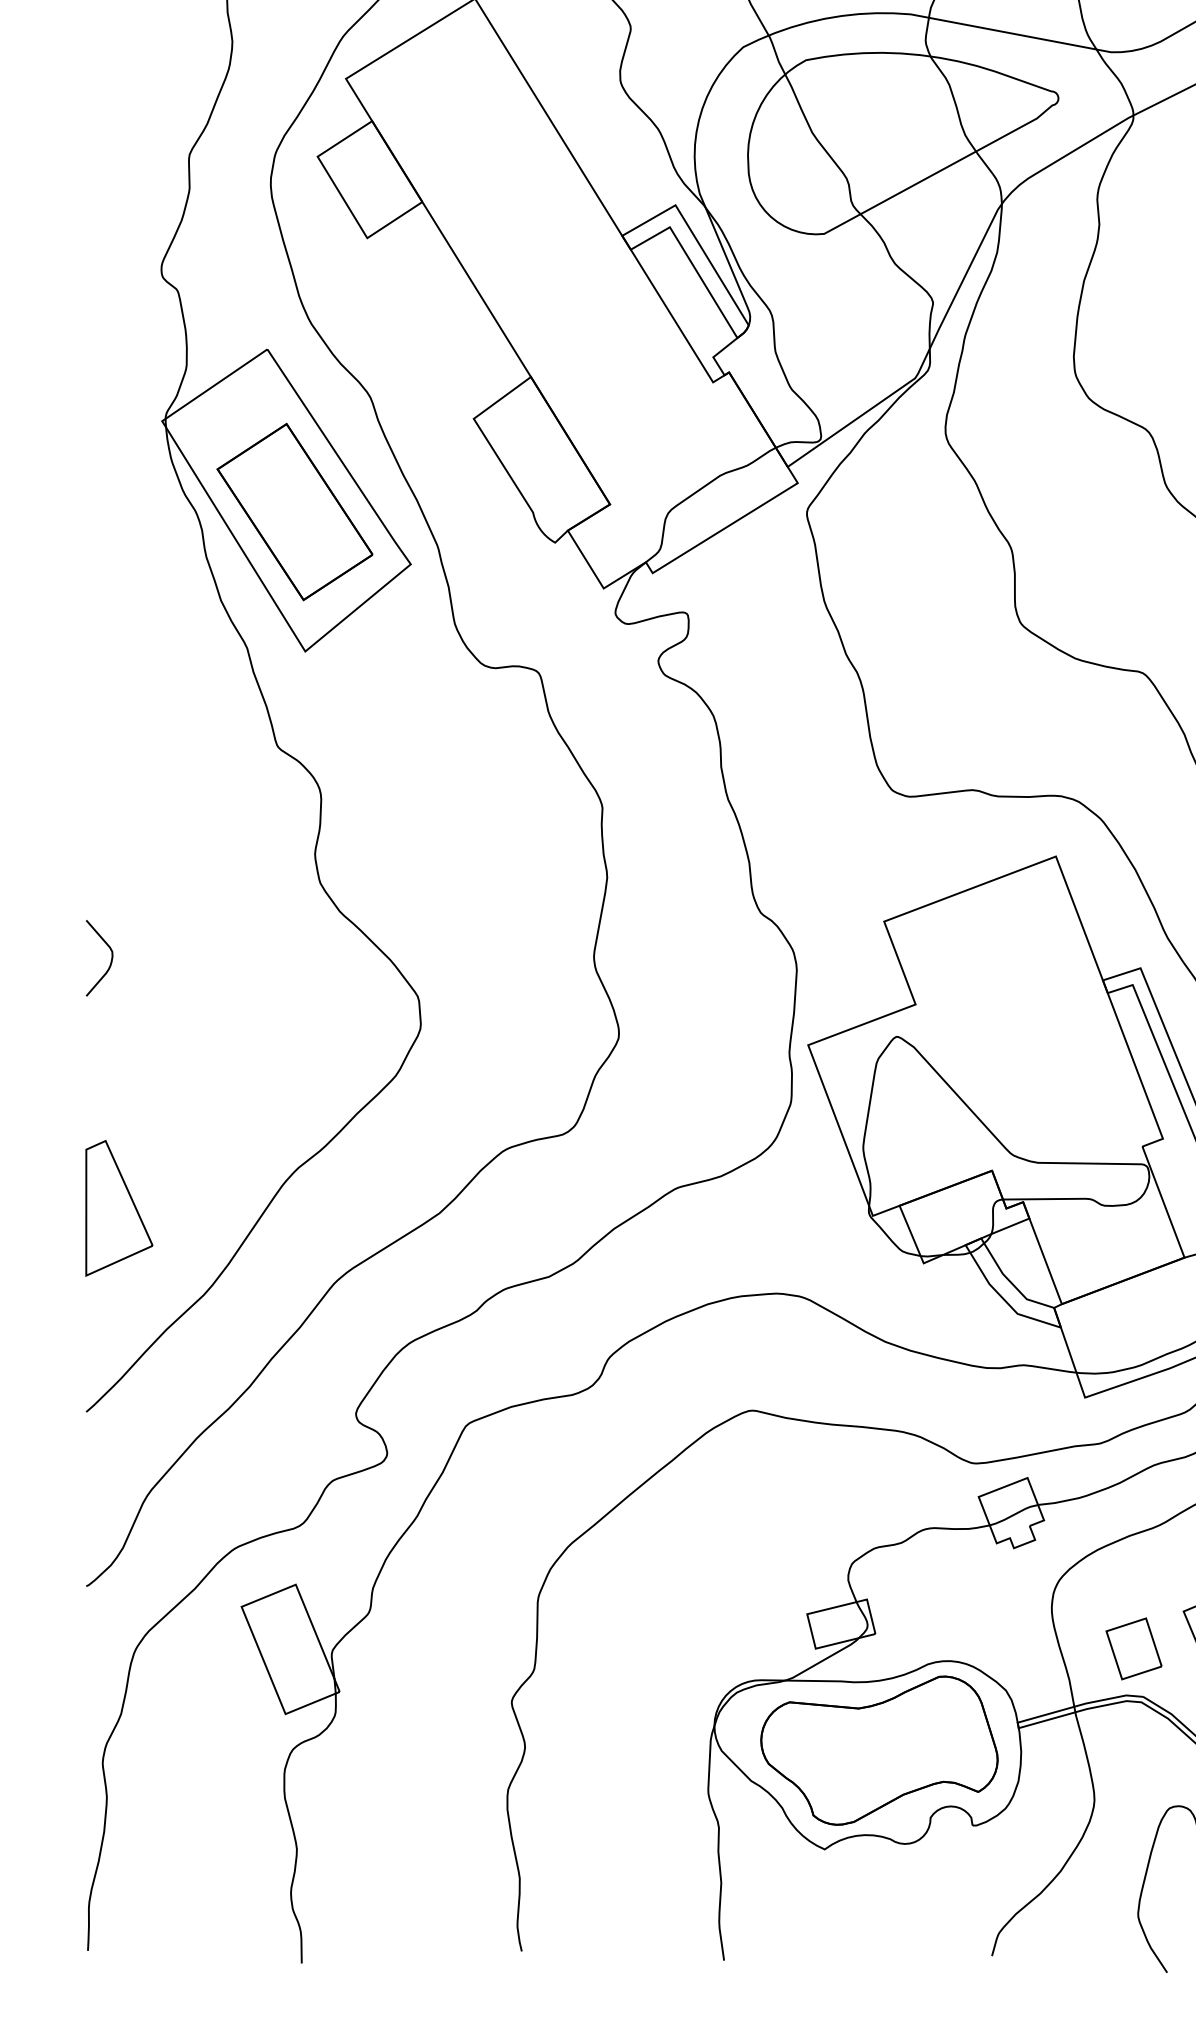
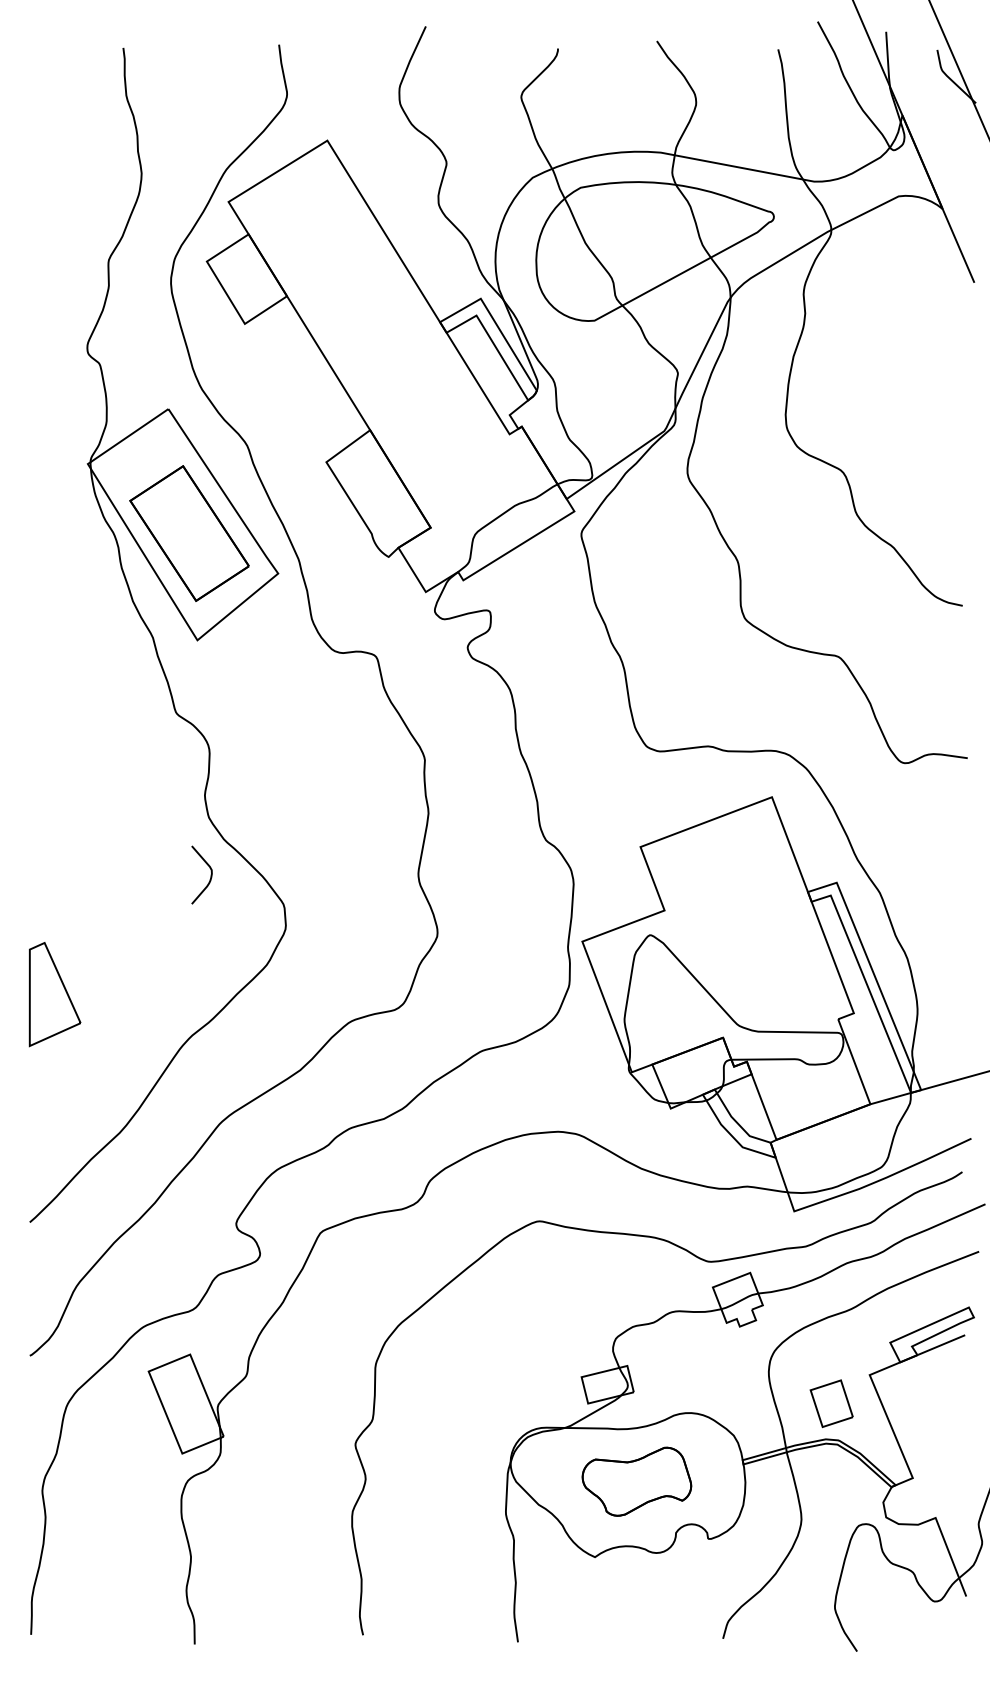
curve: (110, 957) -> (210, 874), moved
part: (118, 1208) -> (54, 994), moved
part: (878, 1750) -> (636, 1481), size x0.6

